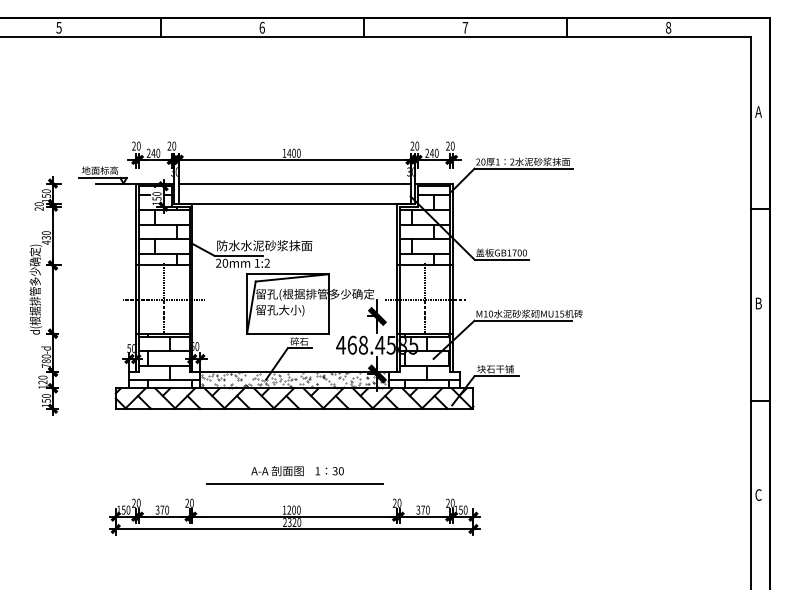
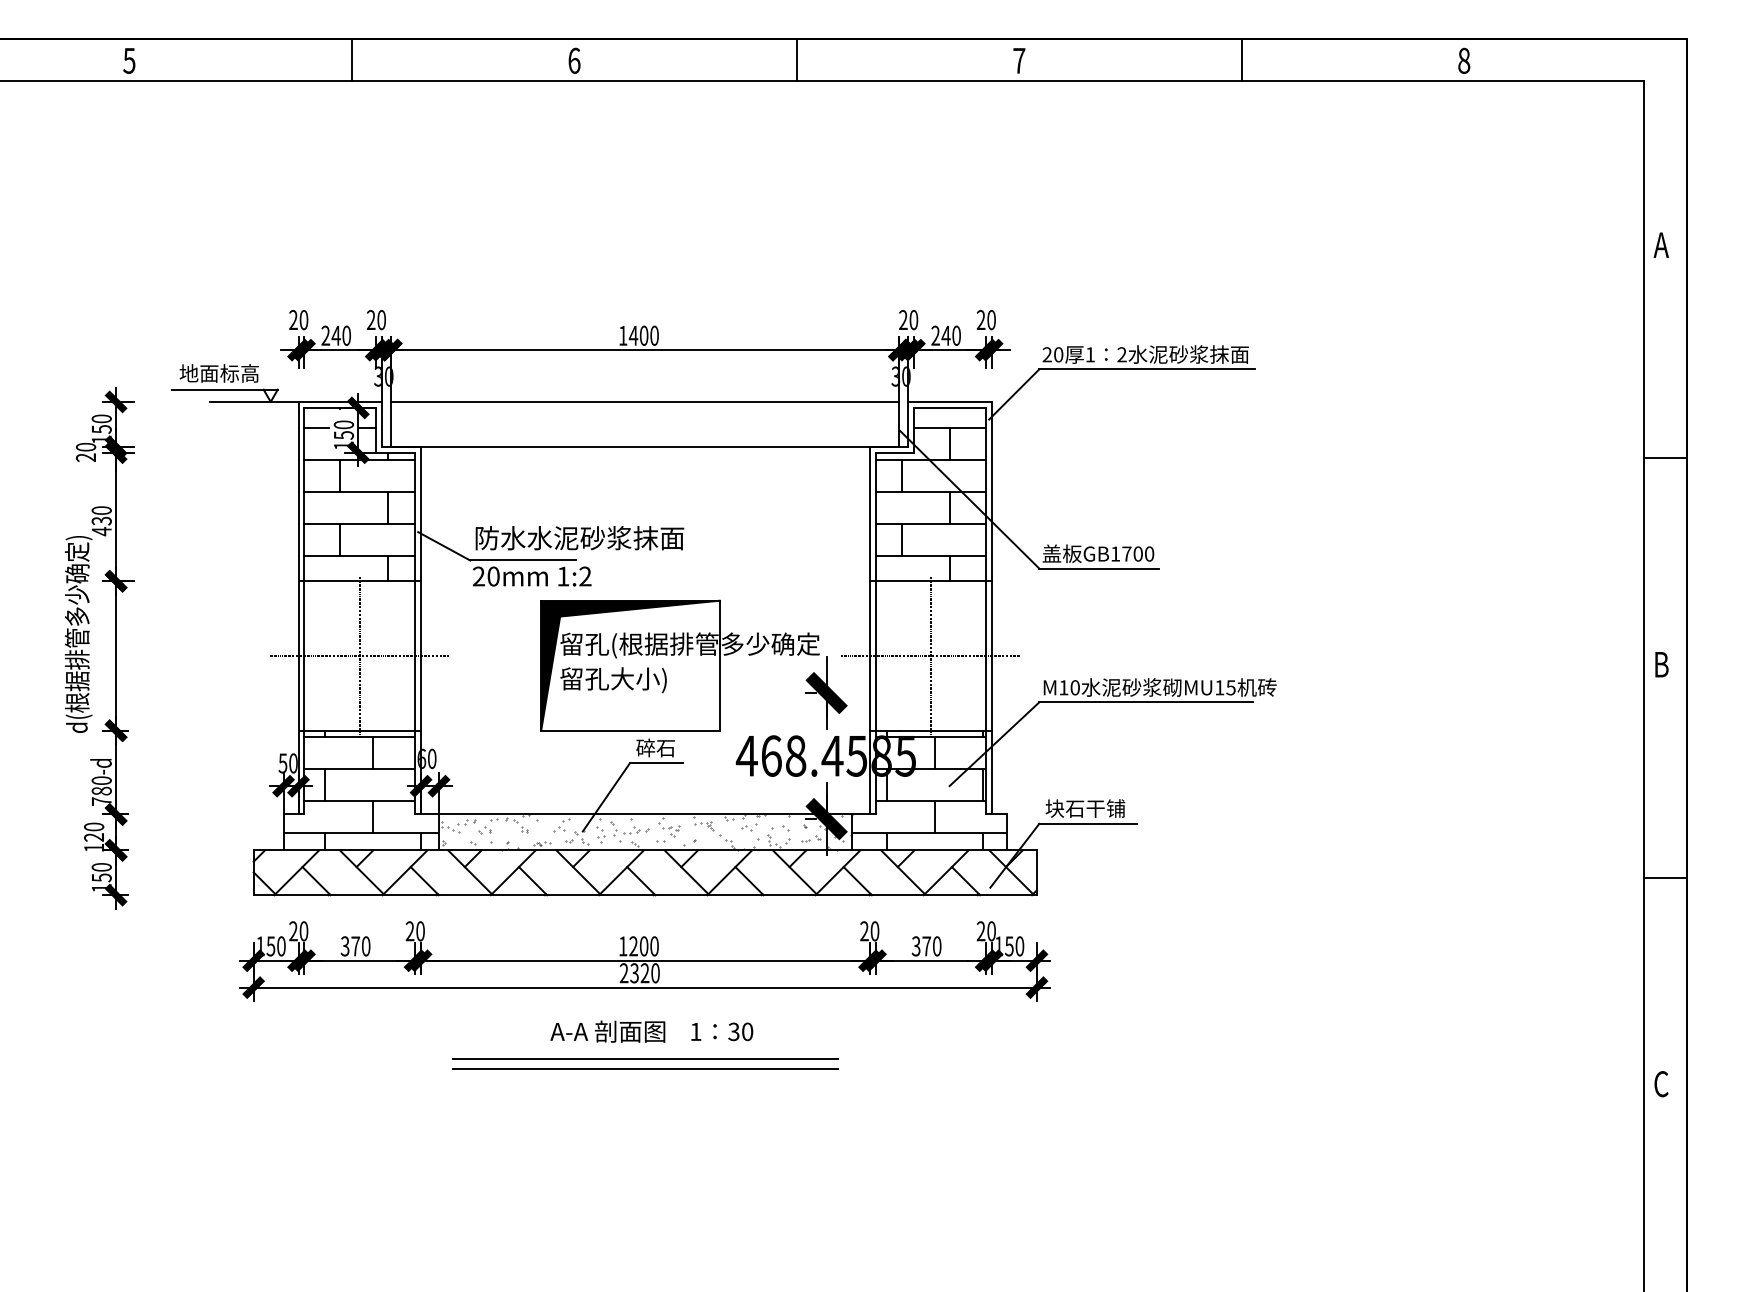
fill: (287, 303) -> (629, 664), added
line: (294, 488) -> (645, 1069), added
part: (294, 516) -> (645, 960), moved

